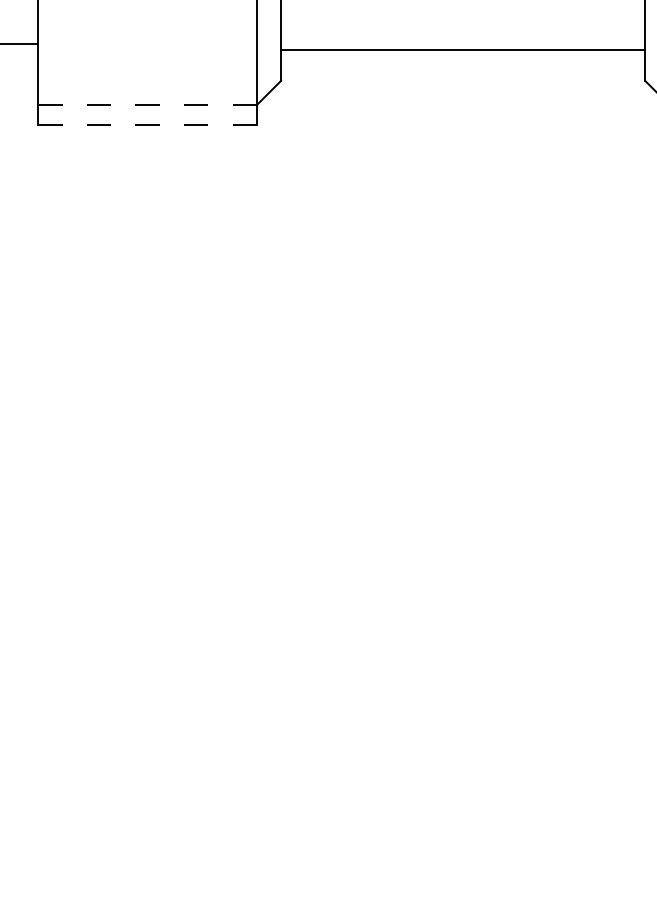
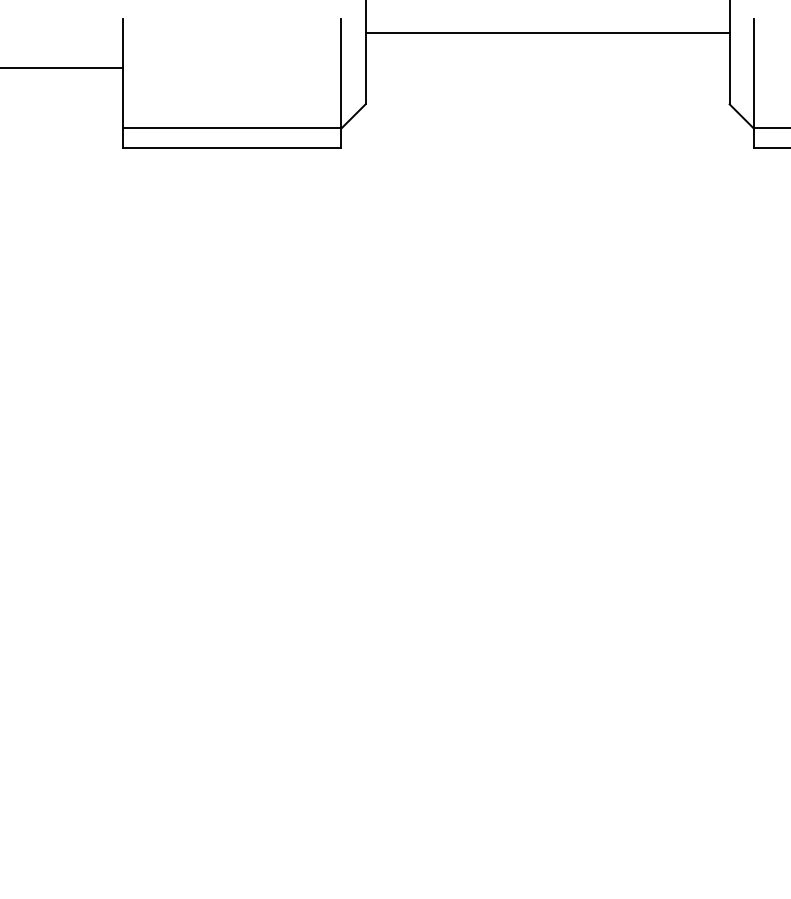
line: (463, 49) -> (547, 33), moved
line: (148, 104) -> (232, 128), dashed -> solid
line: (148, 124) -> (232, 148), dashed -> solid

